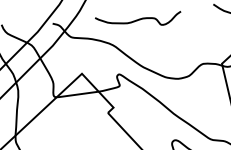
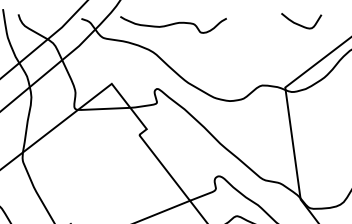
curve: (138, 20) -> (173, 24), moved

